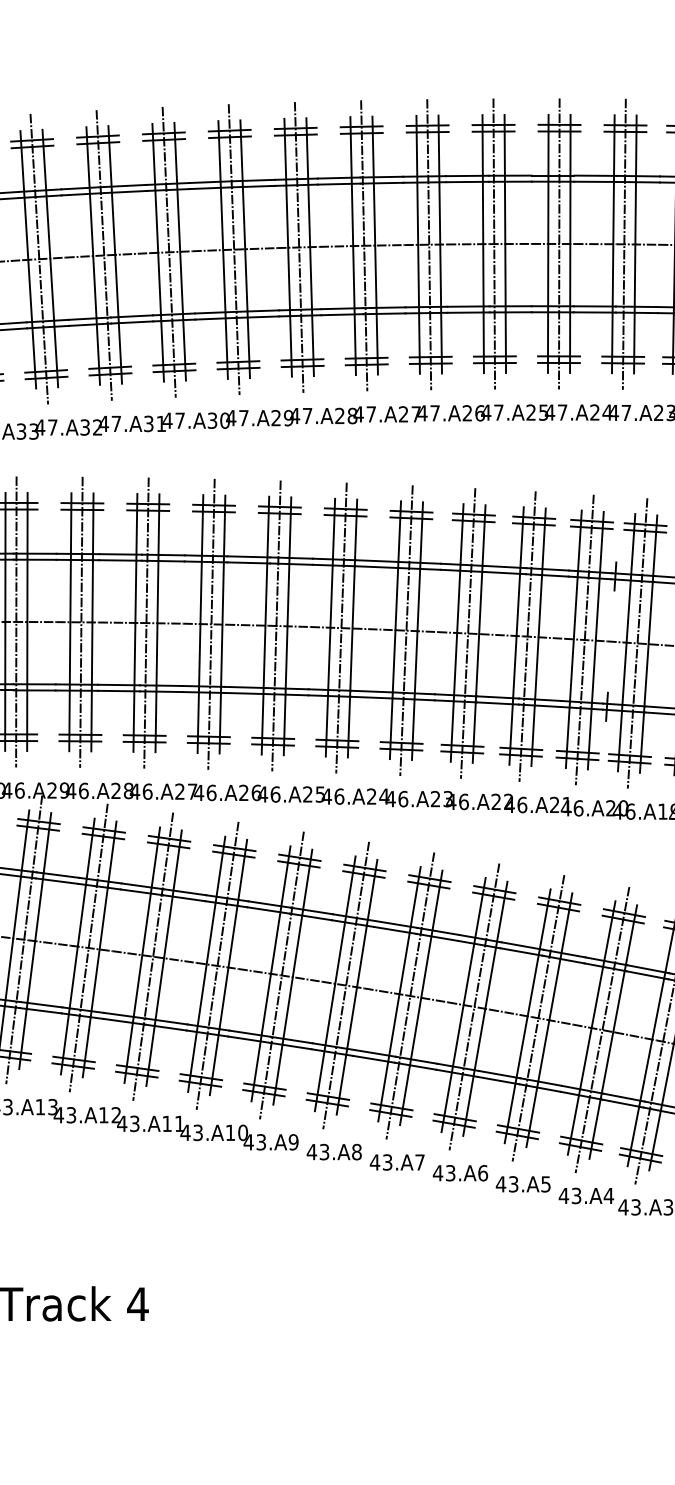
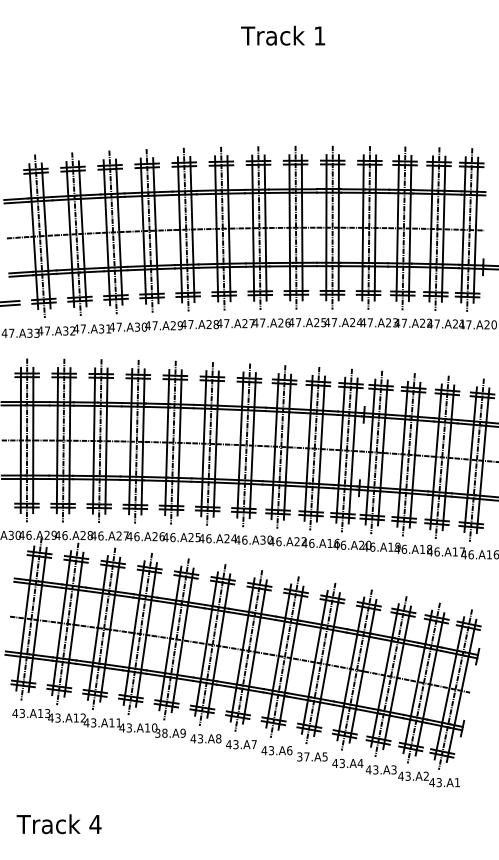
text: (441, 797) -> (266, 539), 46.A23 -> 46.A30
text: (560, 803) -> (333, 542), 46.A21 -> 46.A16
text: (255, 1140) -> (161, 732), 43.A9 -> 38.A9
text: (505, 1183) -> (302, 756), 43.A5 -> 37.A5

